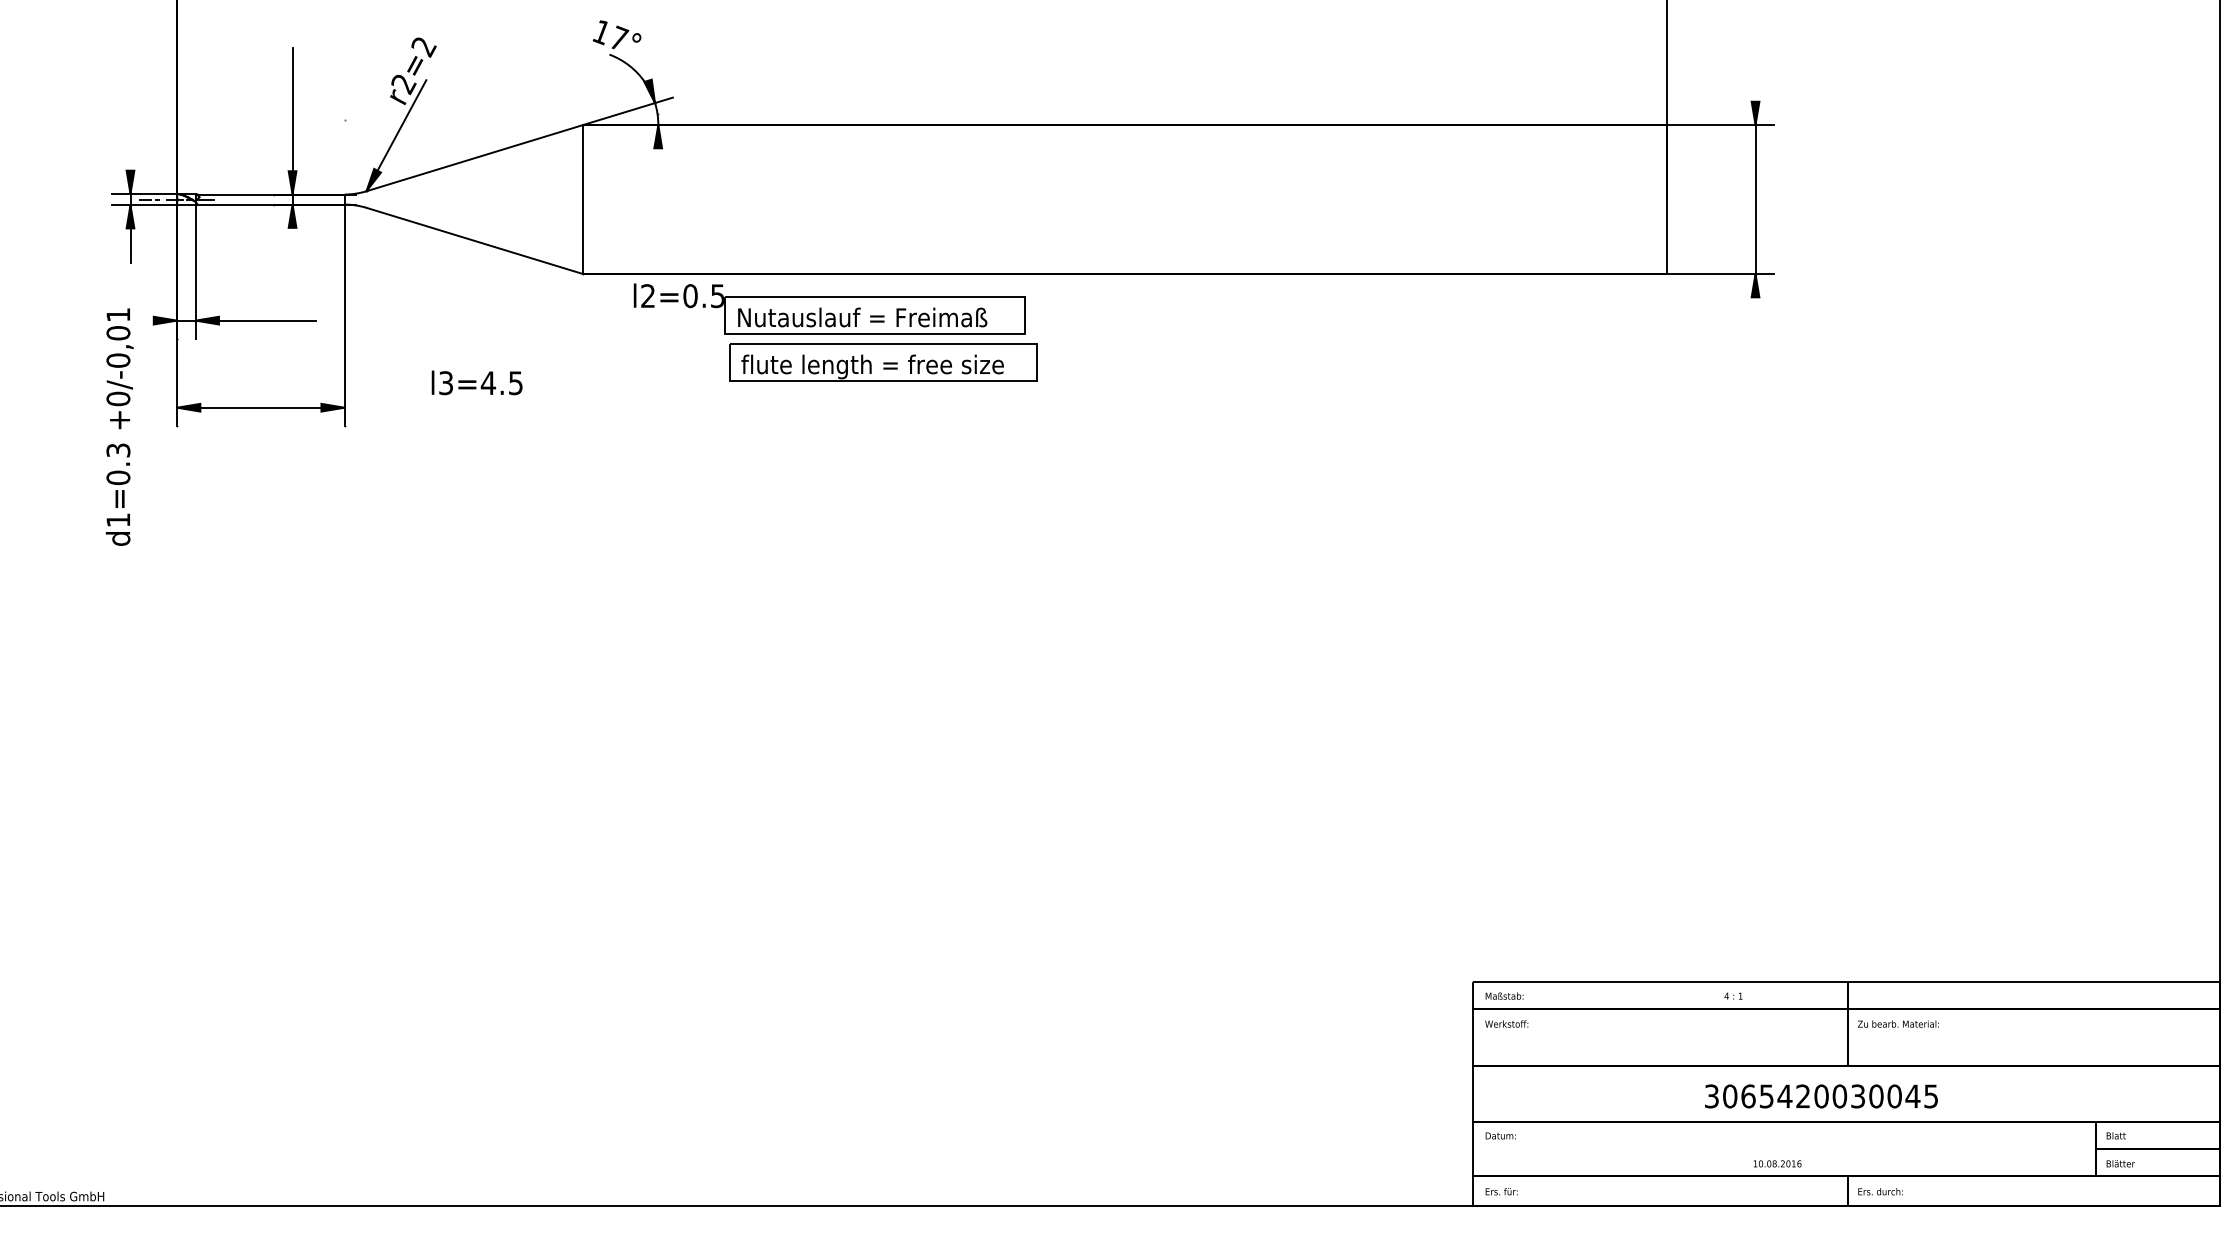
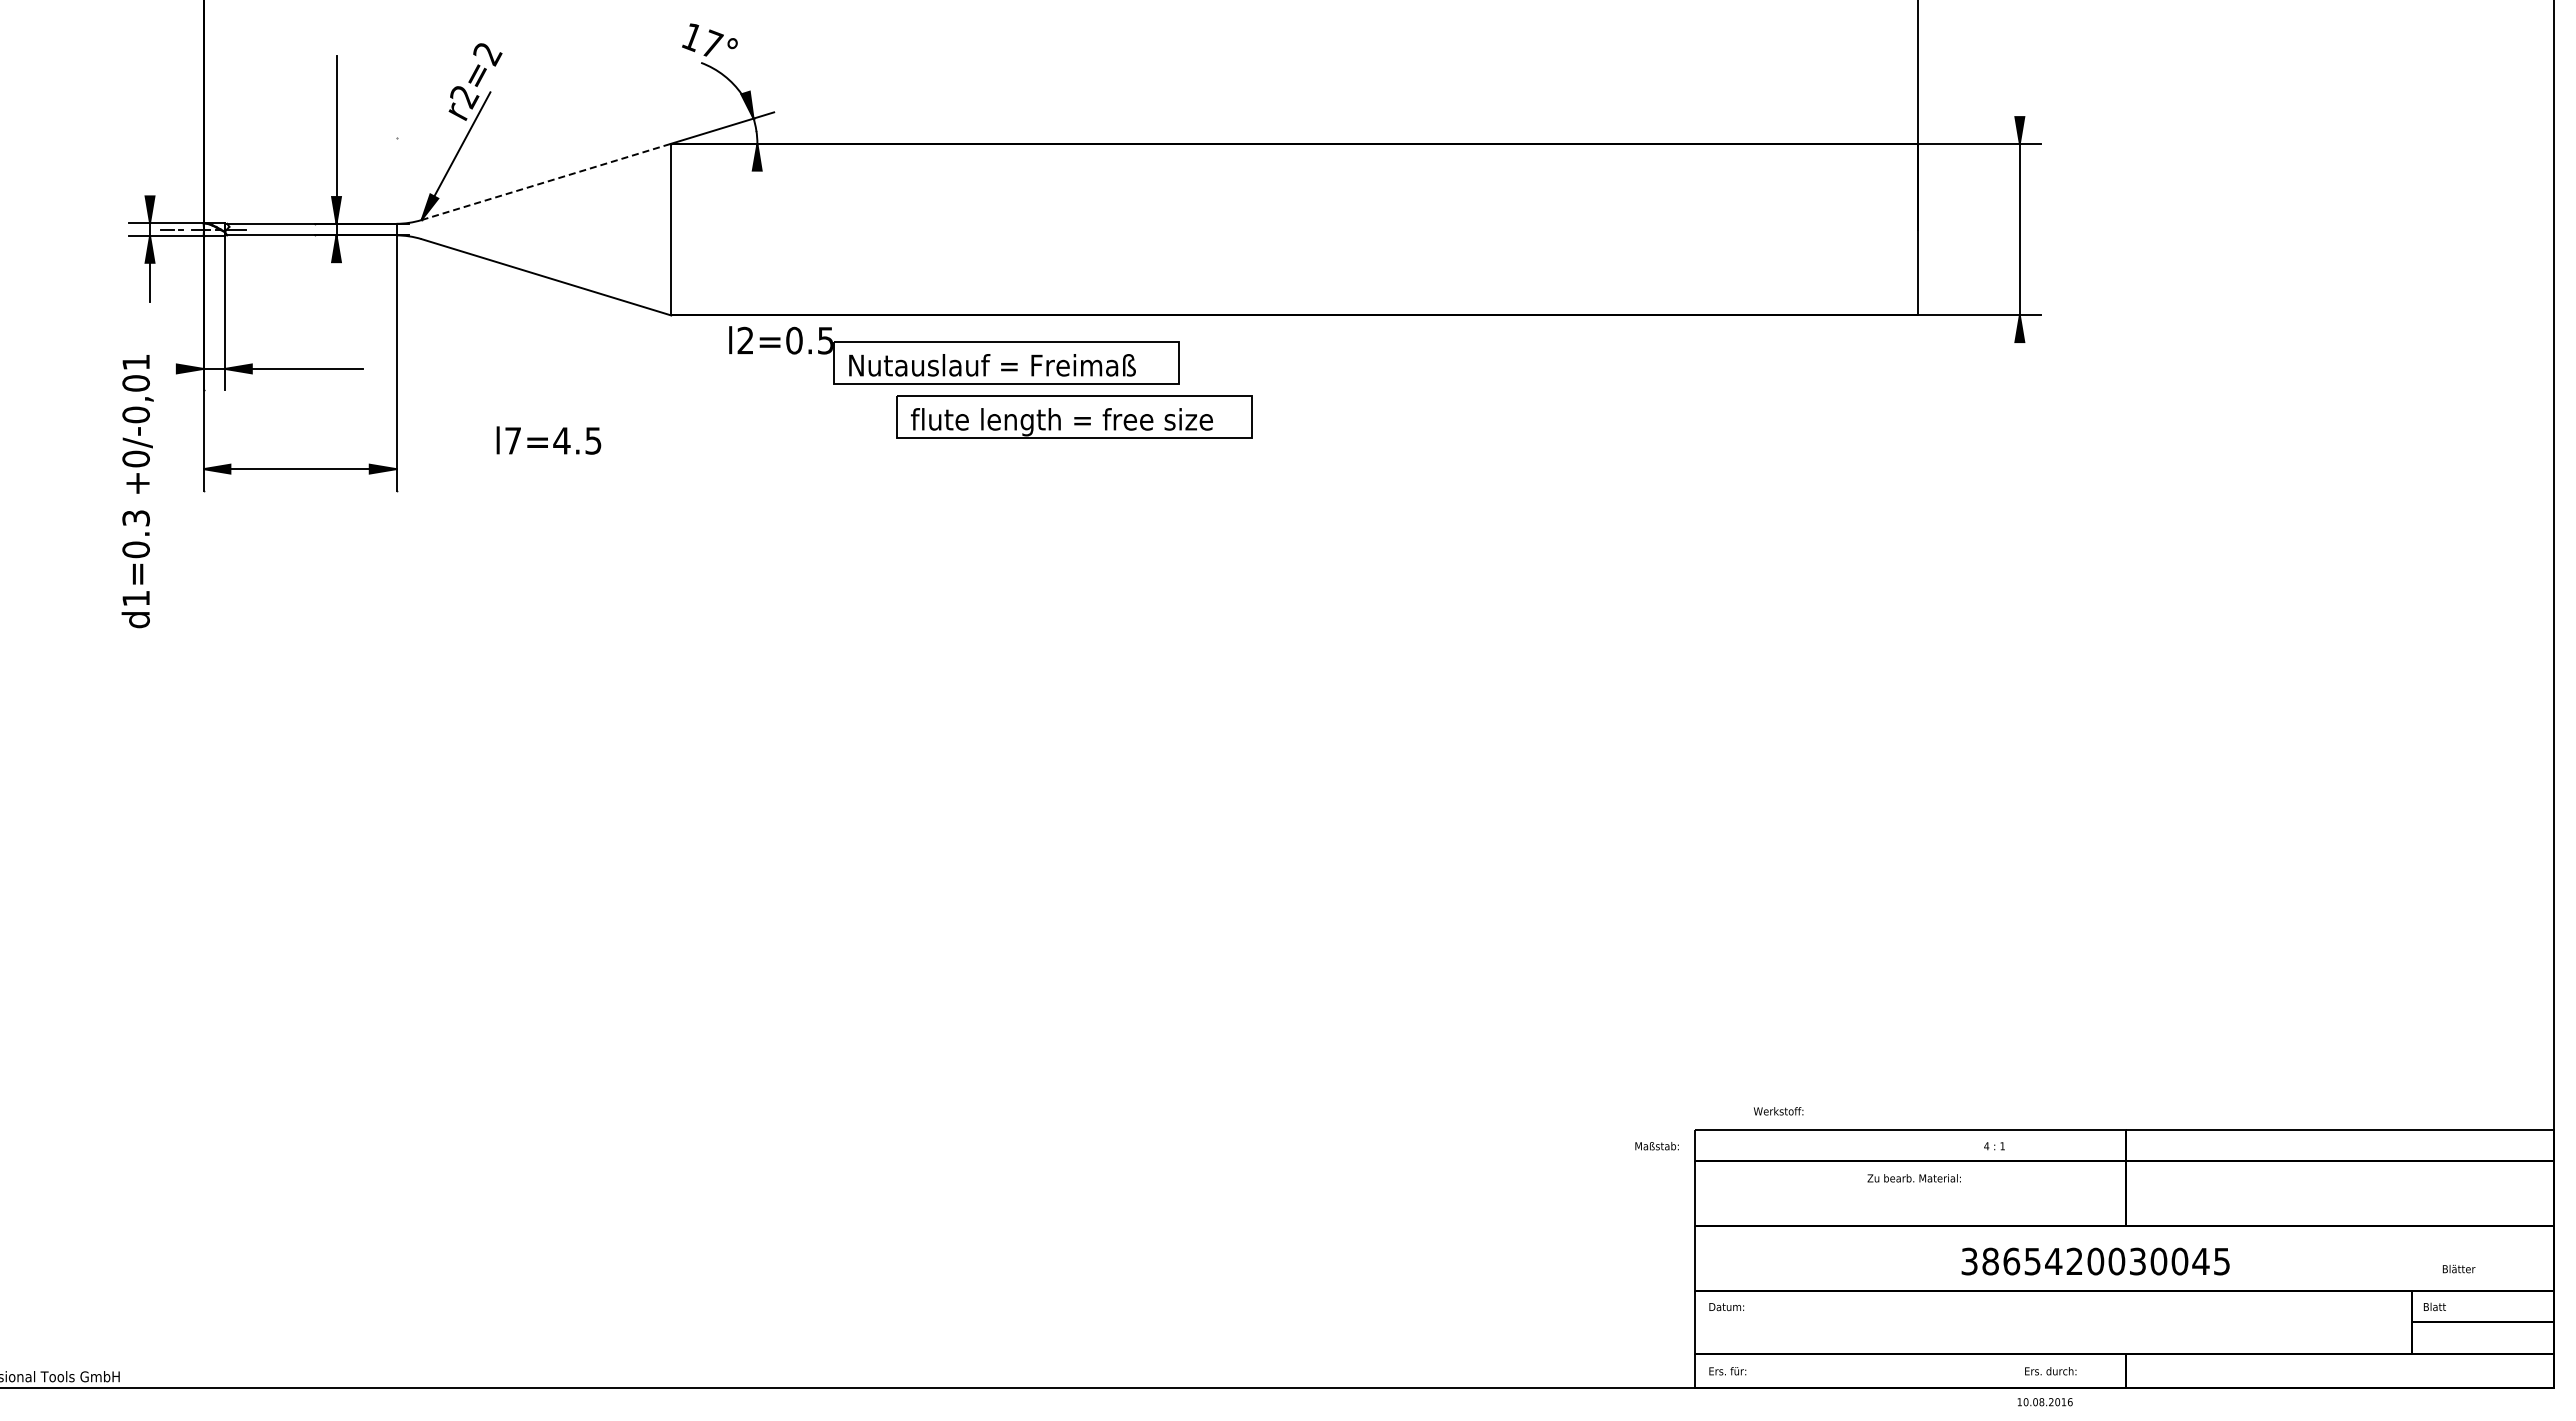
line: (475, 157) -> (546, 181), solid -> dashed
part: (883, 361) -> (1074, 416), moved
text: (446, 382) -> (513, 440), l3=4.5 -> l7=4.5
text: (1504, 996) -> (1656, 1146), moved
text: (1506, 1024) -> (1778, 1111), moved
text: (1897, 1024) -> (1913, 1178), moved
text: (1730, 1096) -> (1990, 1261), 3065420030045 -> 3865420030045
text: (2120, 1163) -> (2458, 1268), moved
text: (1776, 1164) -> (2044, 1402), moved
text: (1880, 1191) -> (2050, 1371), moved

